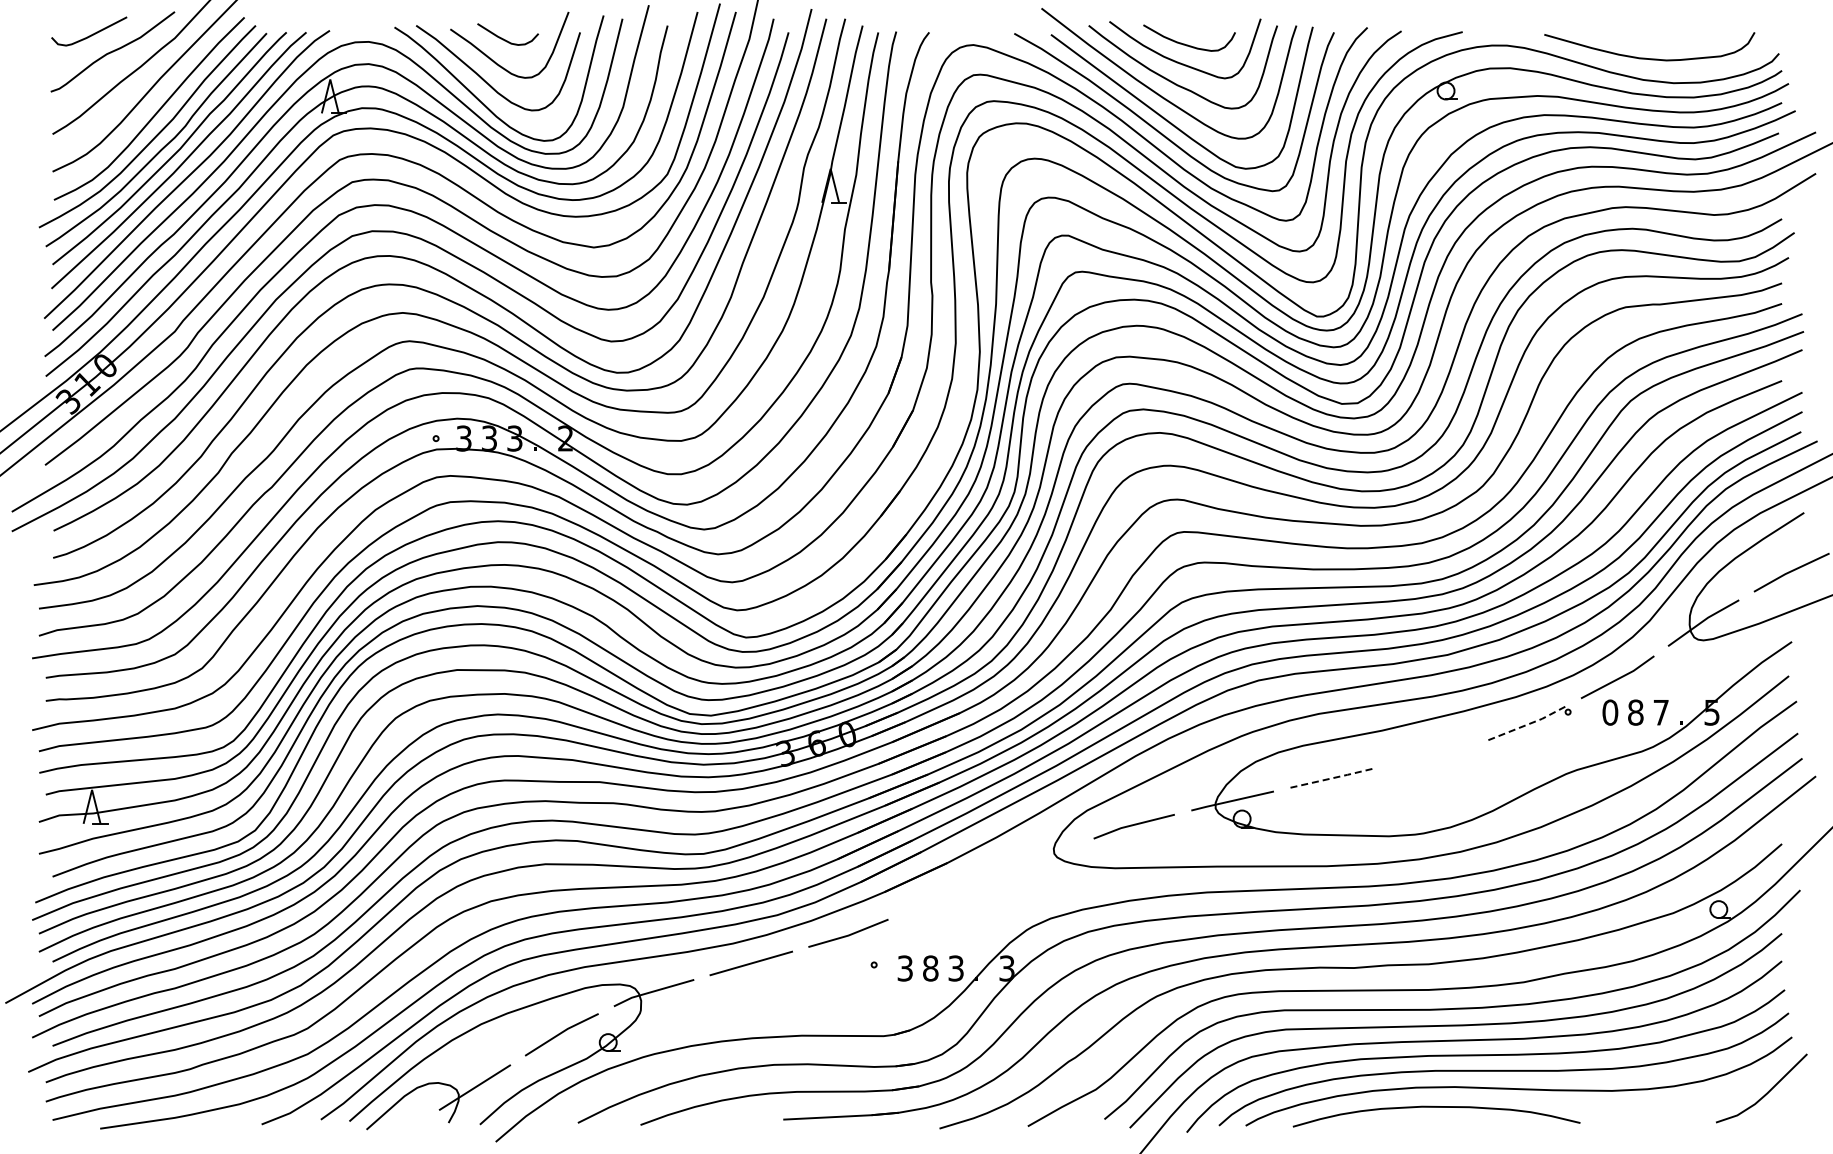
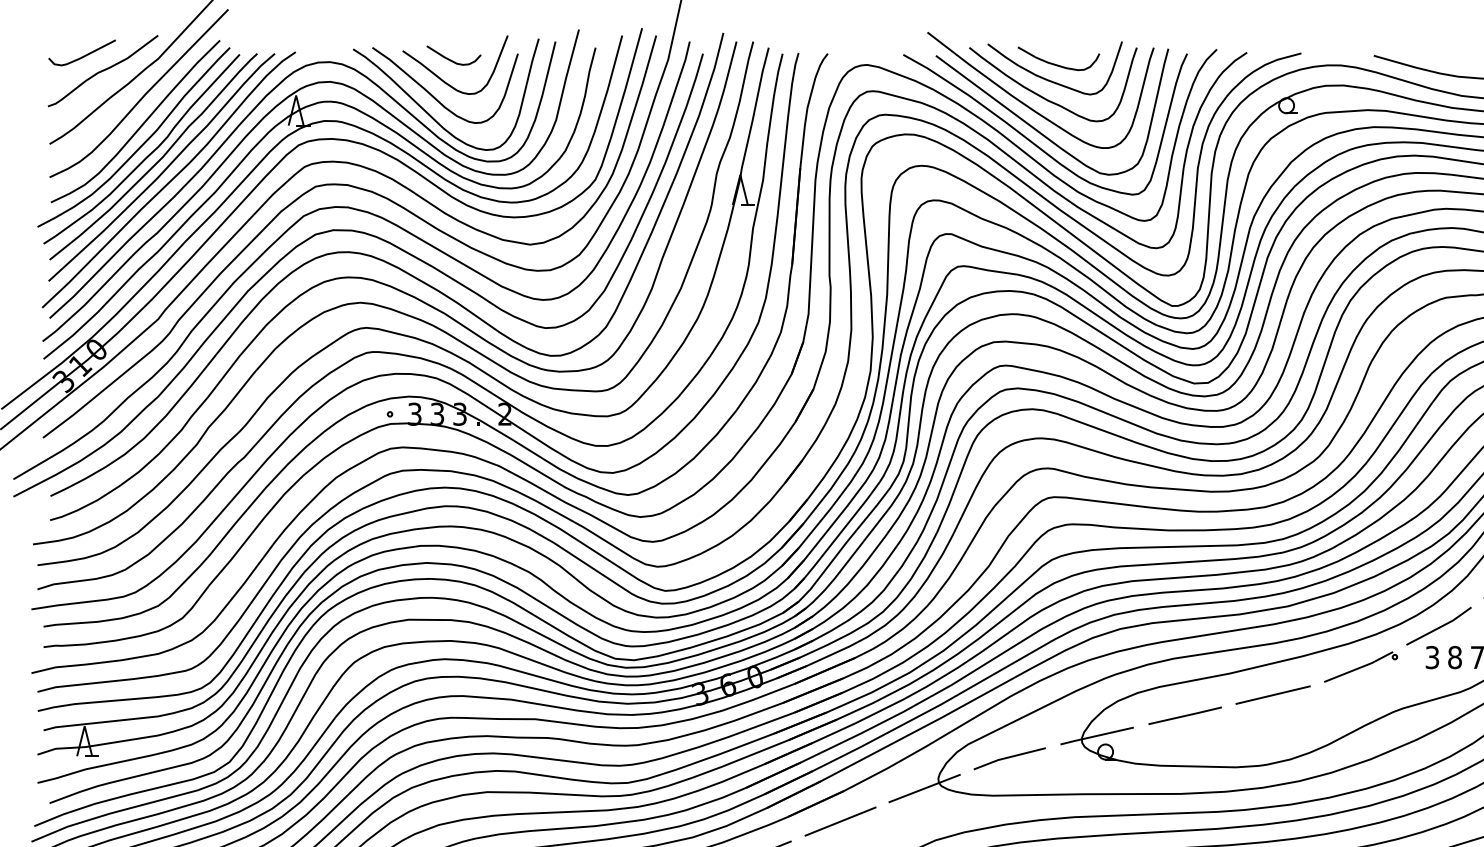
text: (1610, 712) -> (1432, 657), 0 -> 3
line: (1529, 724) -> (1360, 668), dashed -> solid
line: (1430, 754) -> (1272, 694), added
line: (1333, 778) -> (1186, 716), dashed -> solid
line: (1037, 859) -> (923, 787), added
line: (943, 897) -> (840, 821), added

